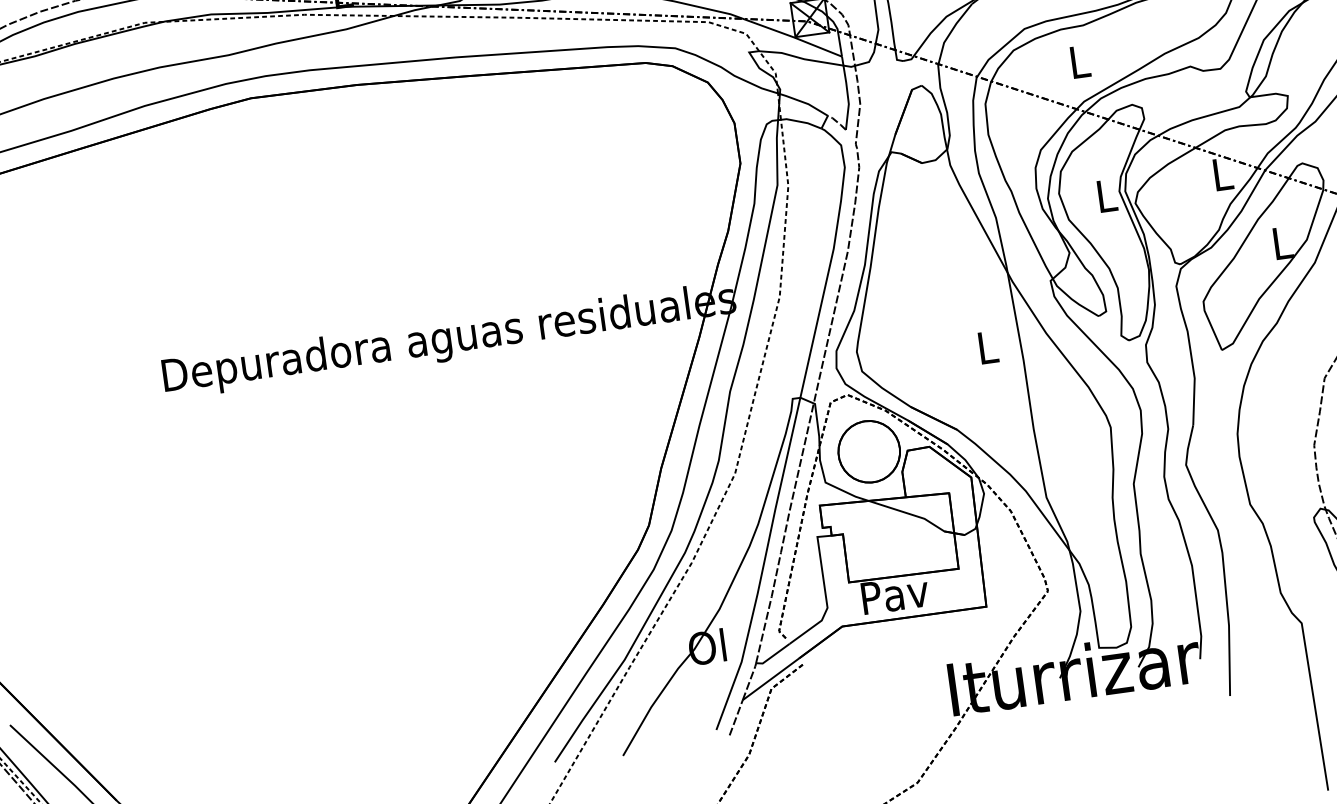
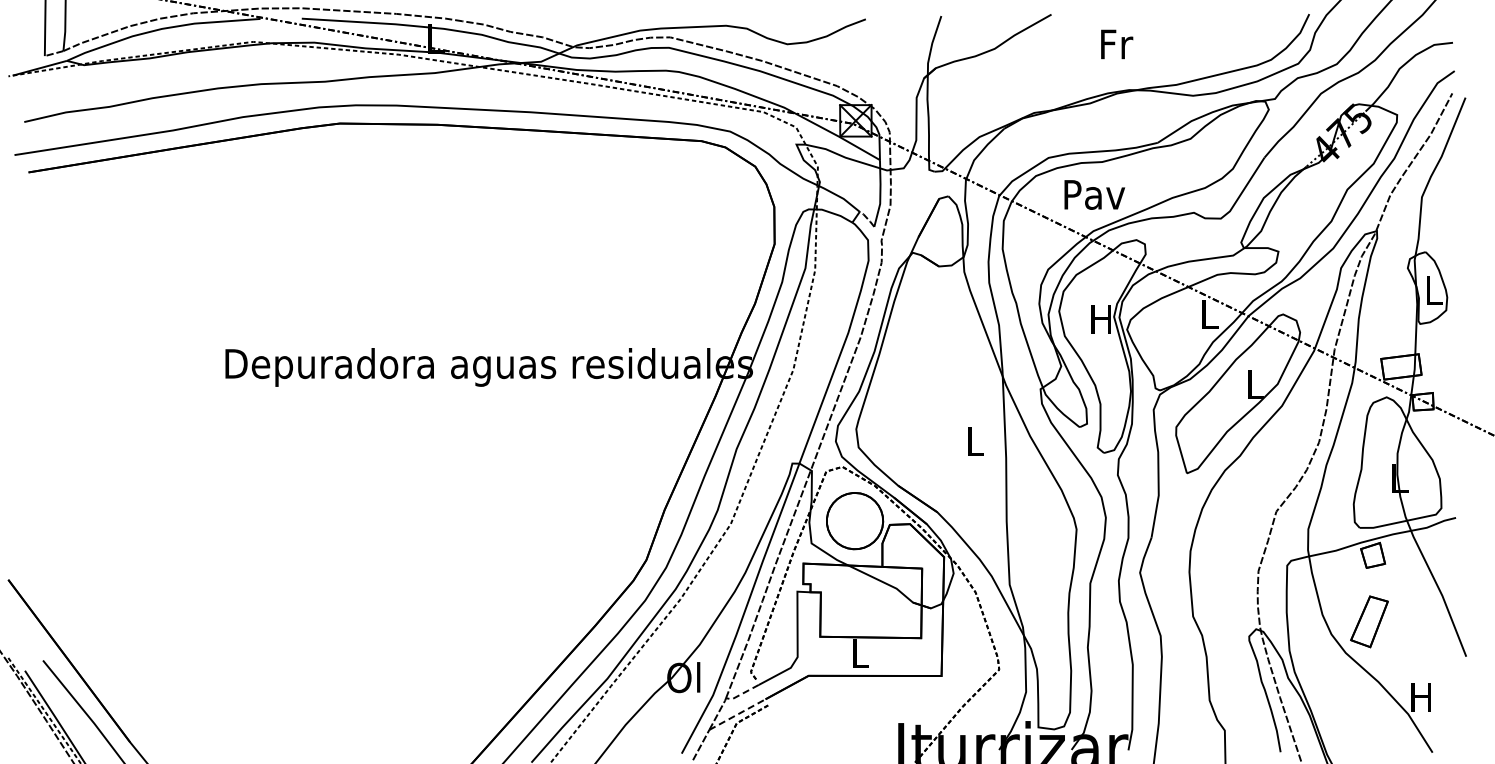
text: (1079, 61) -> (1094, 194), L -> Pav
text: (1105, 196) -> (1100, 319), L -> H
text: (895, 594) -> (860, 653), Pav -> L
line: (772, 656) -> (741, 694), solid -> dashed
line: (770, 679) -> (737, 714), solid -> dashed

